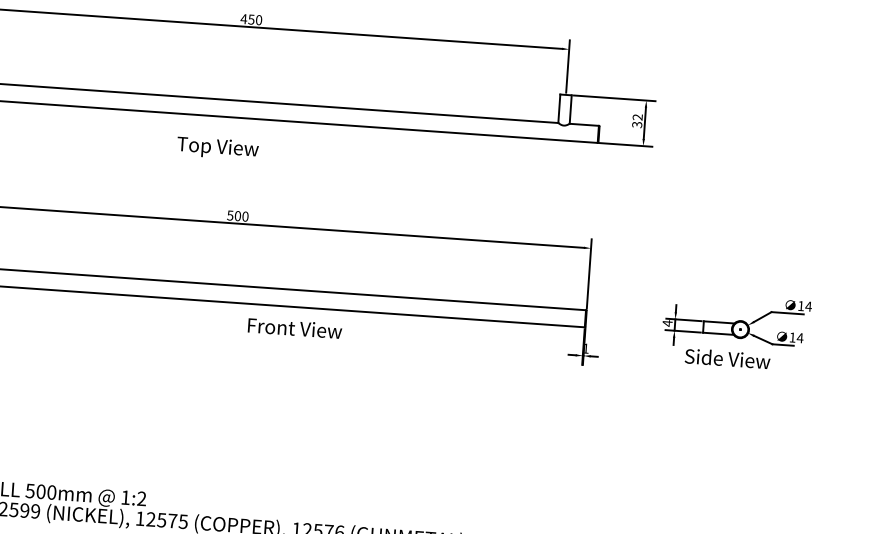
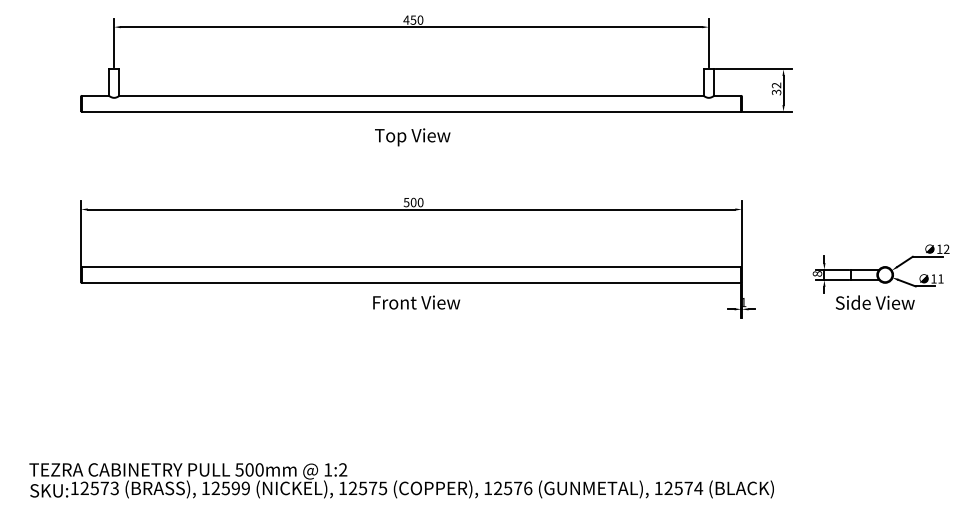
text: (217, 148) -> (412, 137), moved
text: (808, 305) -> (946, 248), 14 -> 12
text: (667, 324) -> (817, 274), 4 -> 8
text: (294, 328) -> (416, 302), moved
text: (799, 337) -> (940, 278), 14 -> 11

